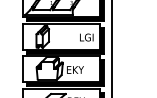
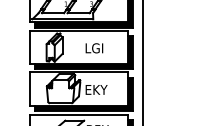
text: (86, 37) -> (94, 48), moved

